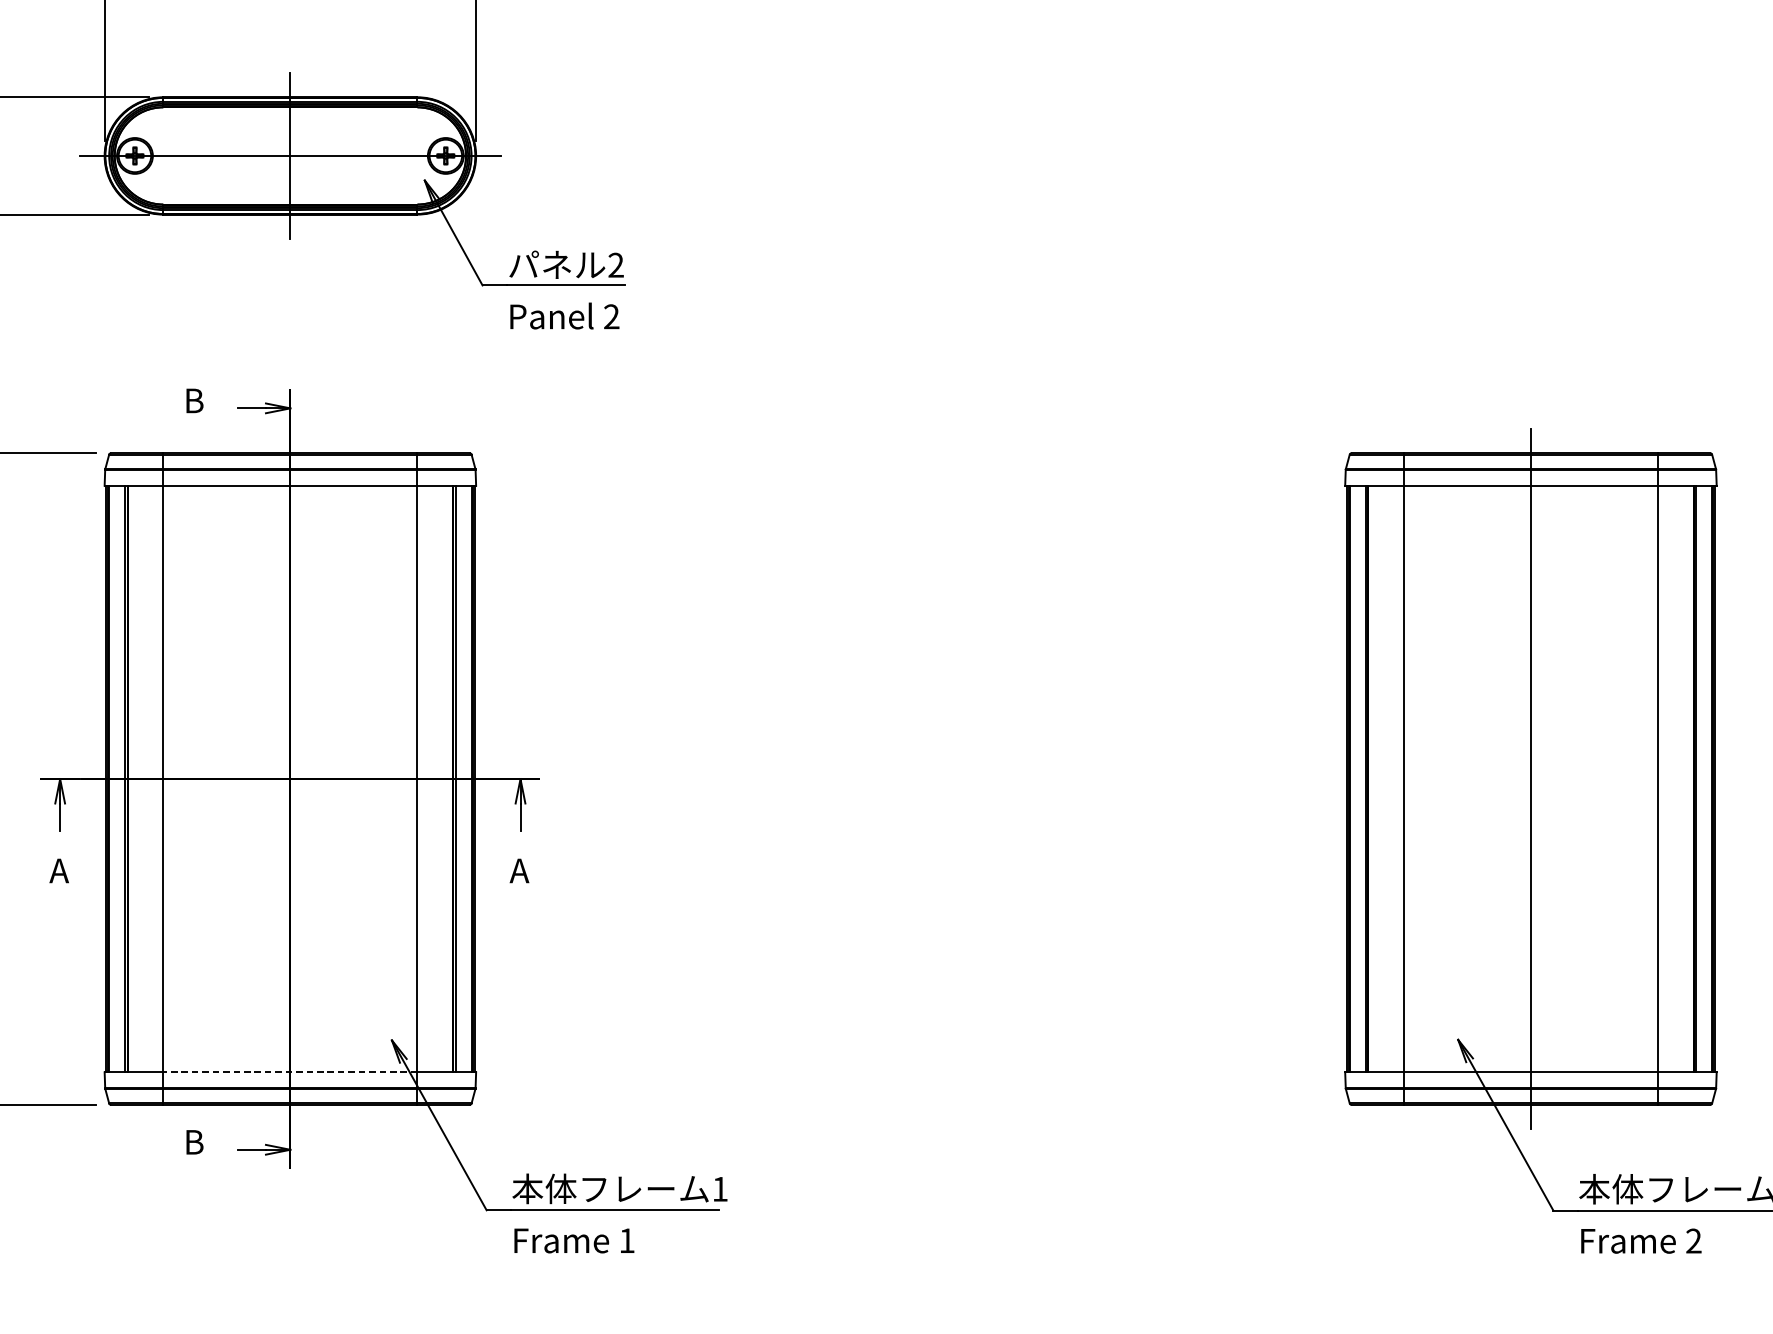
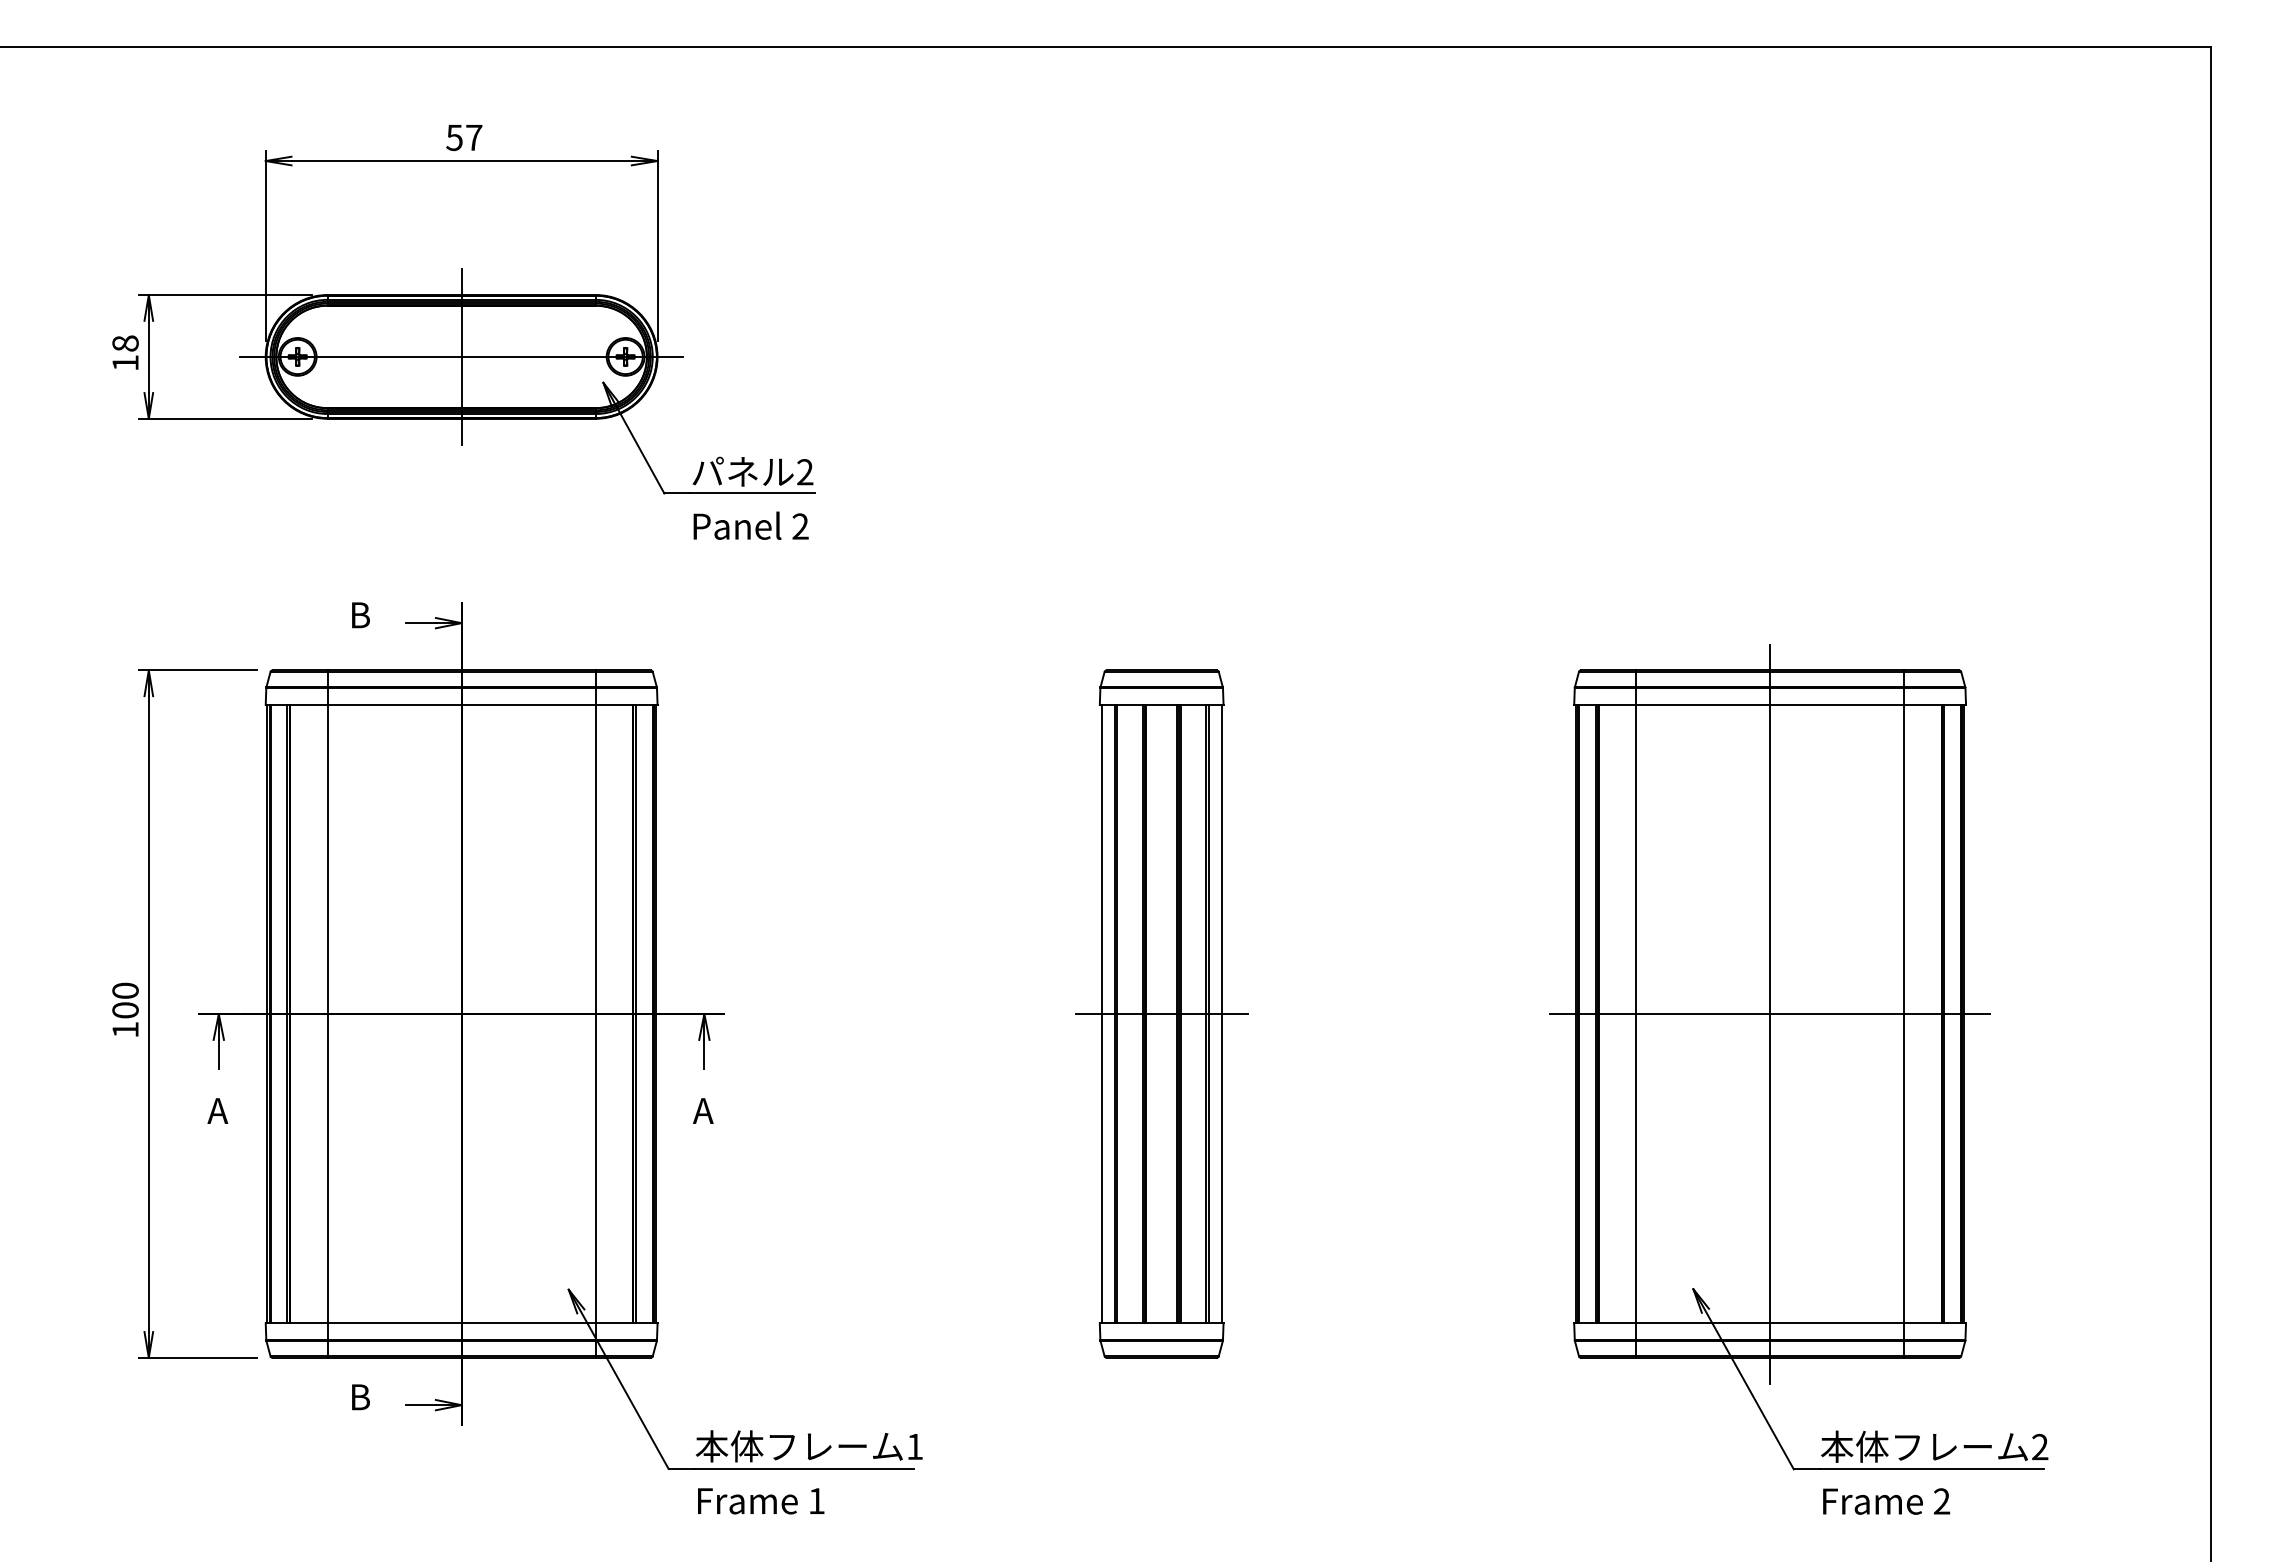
part: (953, 778) -> (1161, 1013), added
line: (1531, 779) -> (1770, 1014), added
line: (290, 1072) -> (461, 1323), dashed -> solid

